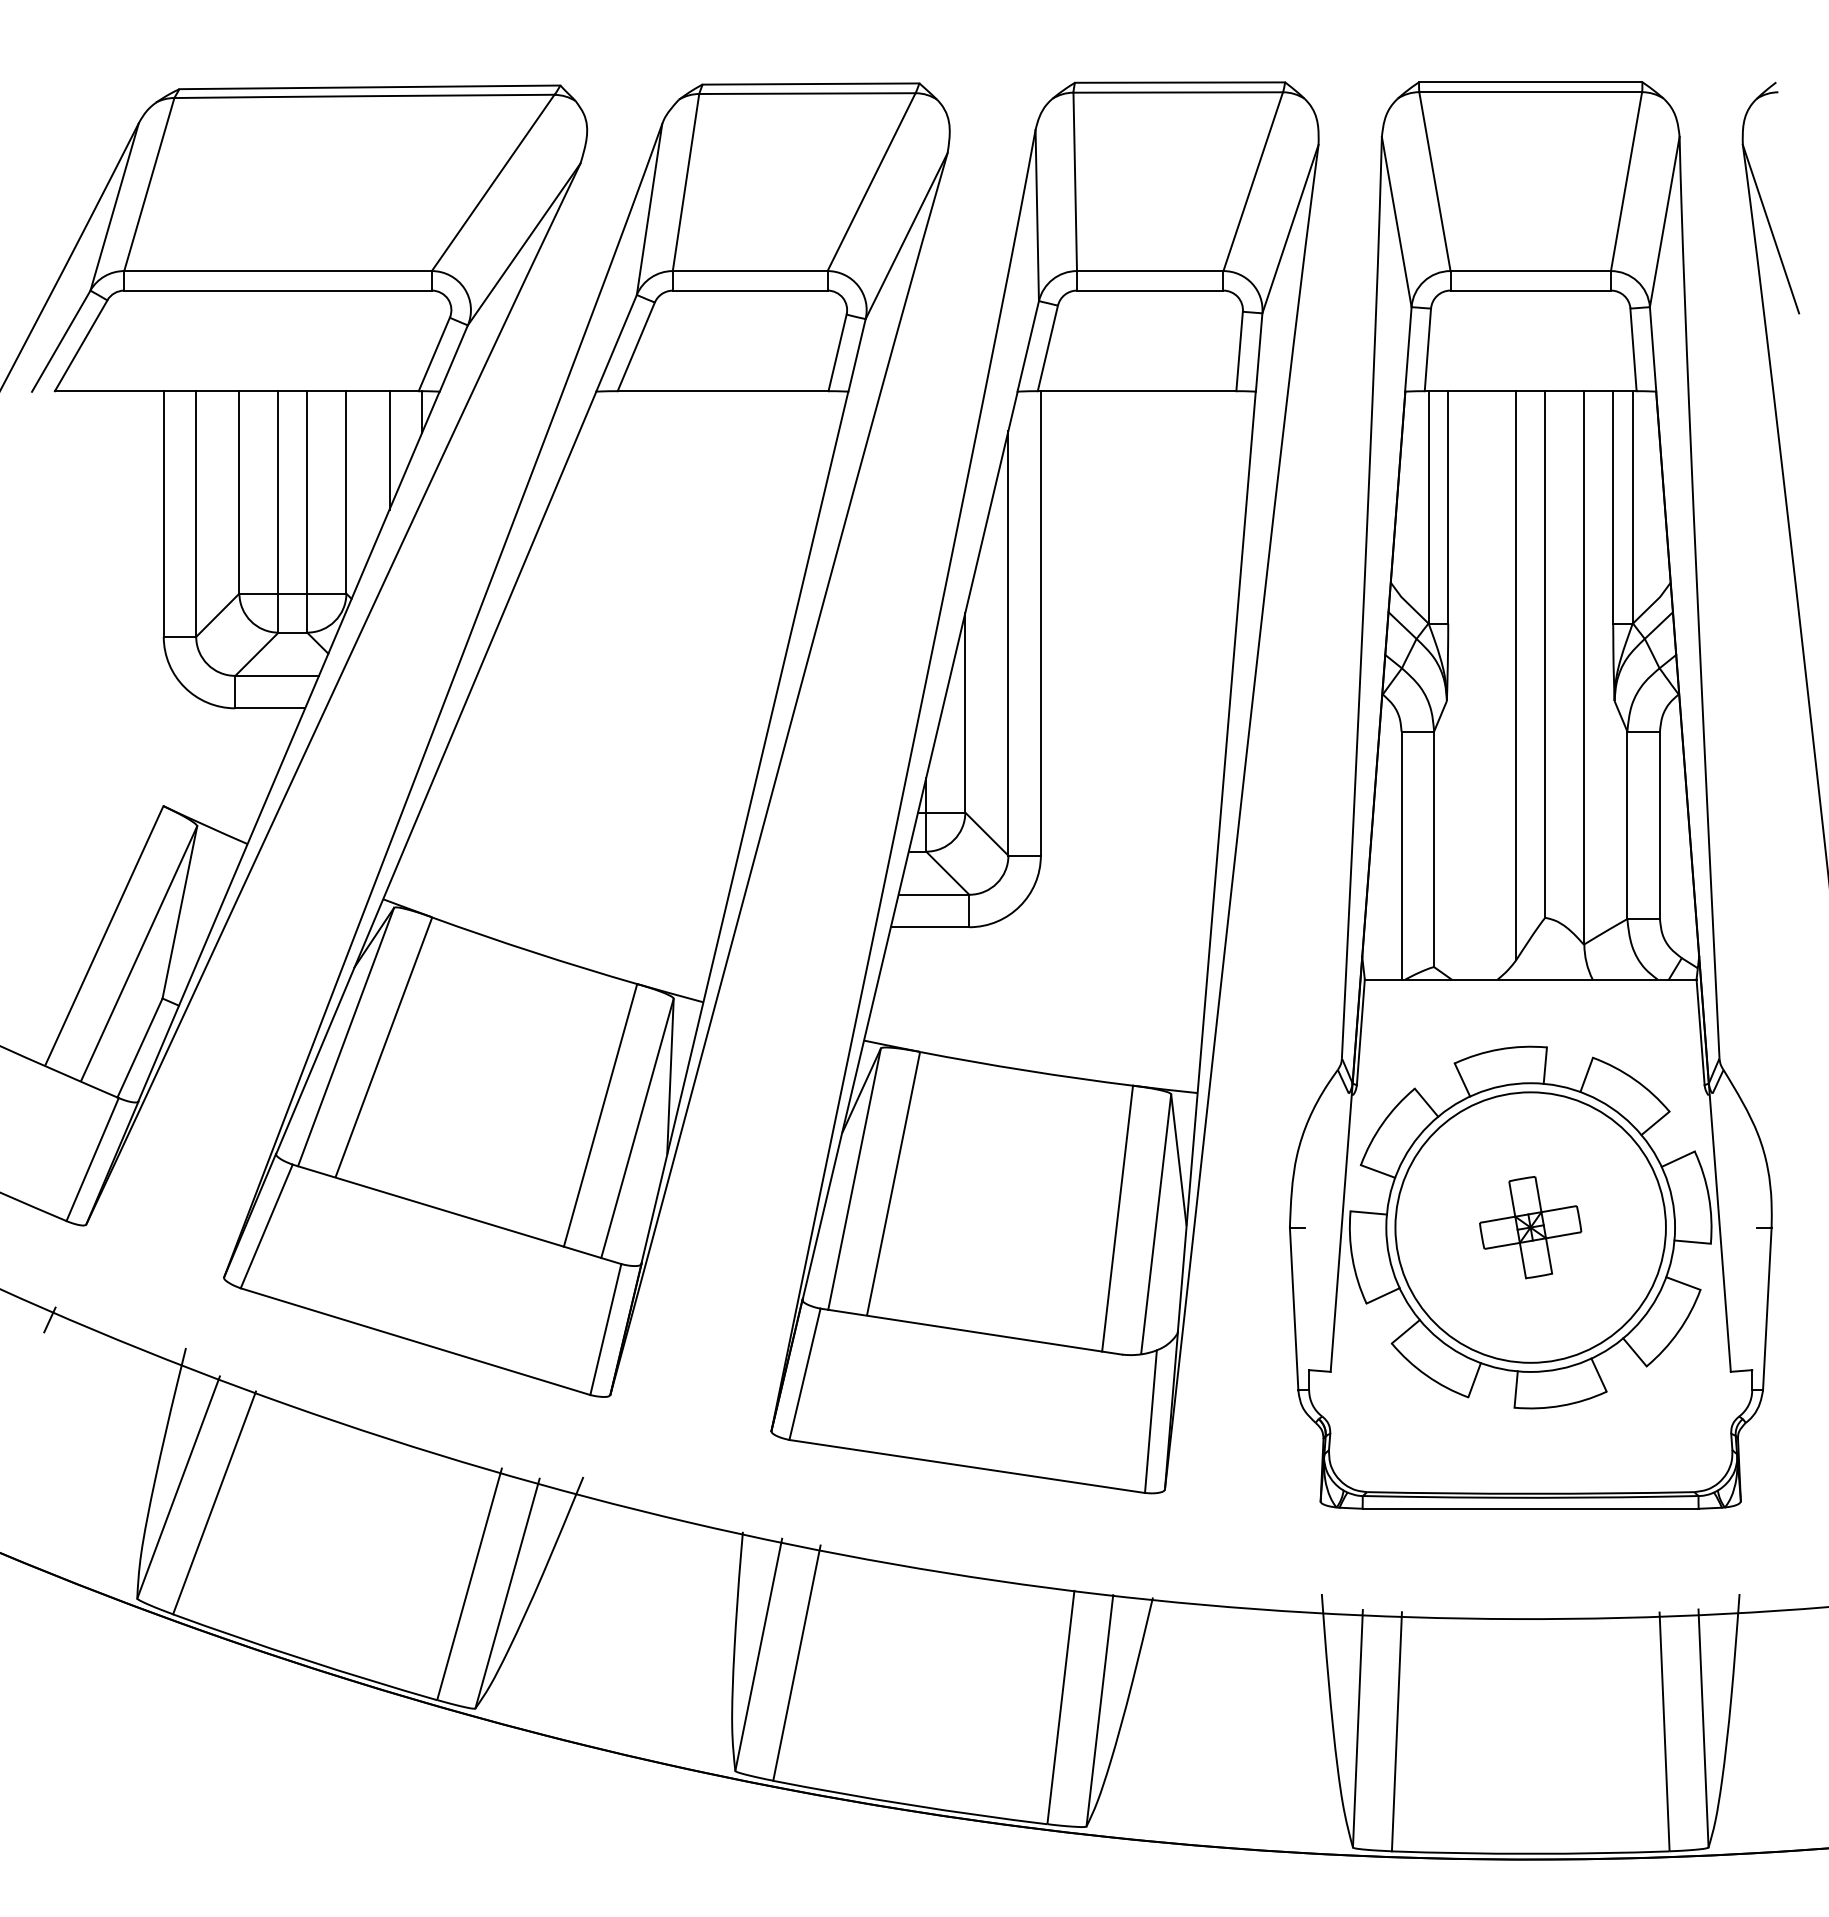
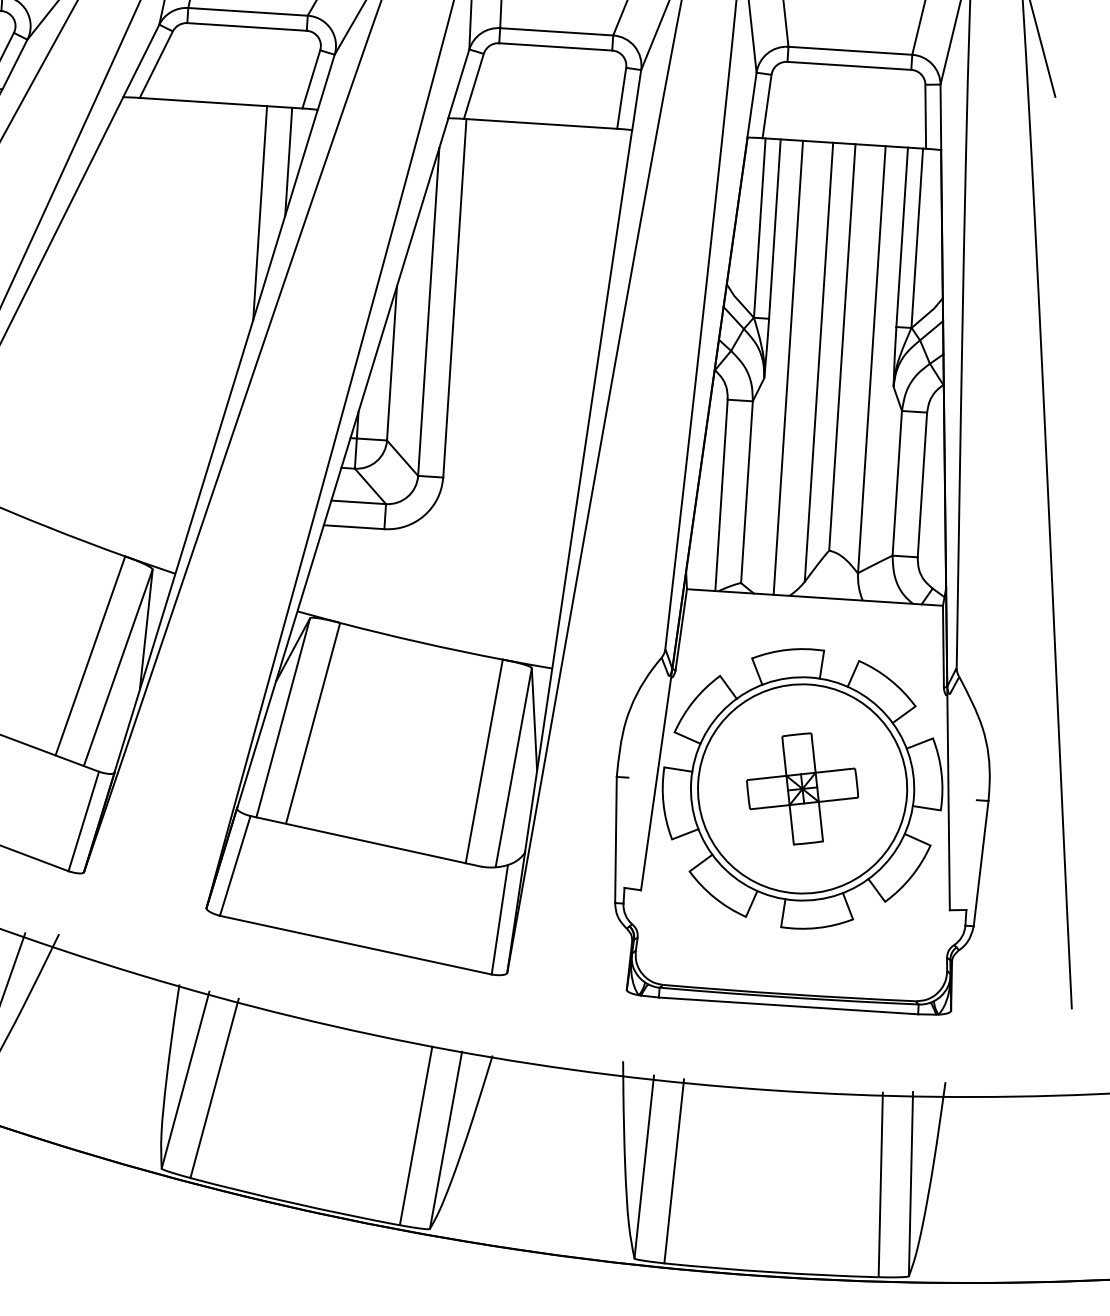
line: (815, 461) -> (288, 162), added
line: (782, 529) -> (260, 212), added
line: (1477, 685) -> (788, 367), added
part: (1530, 1227) -> (802, 788), size x1.43

